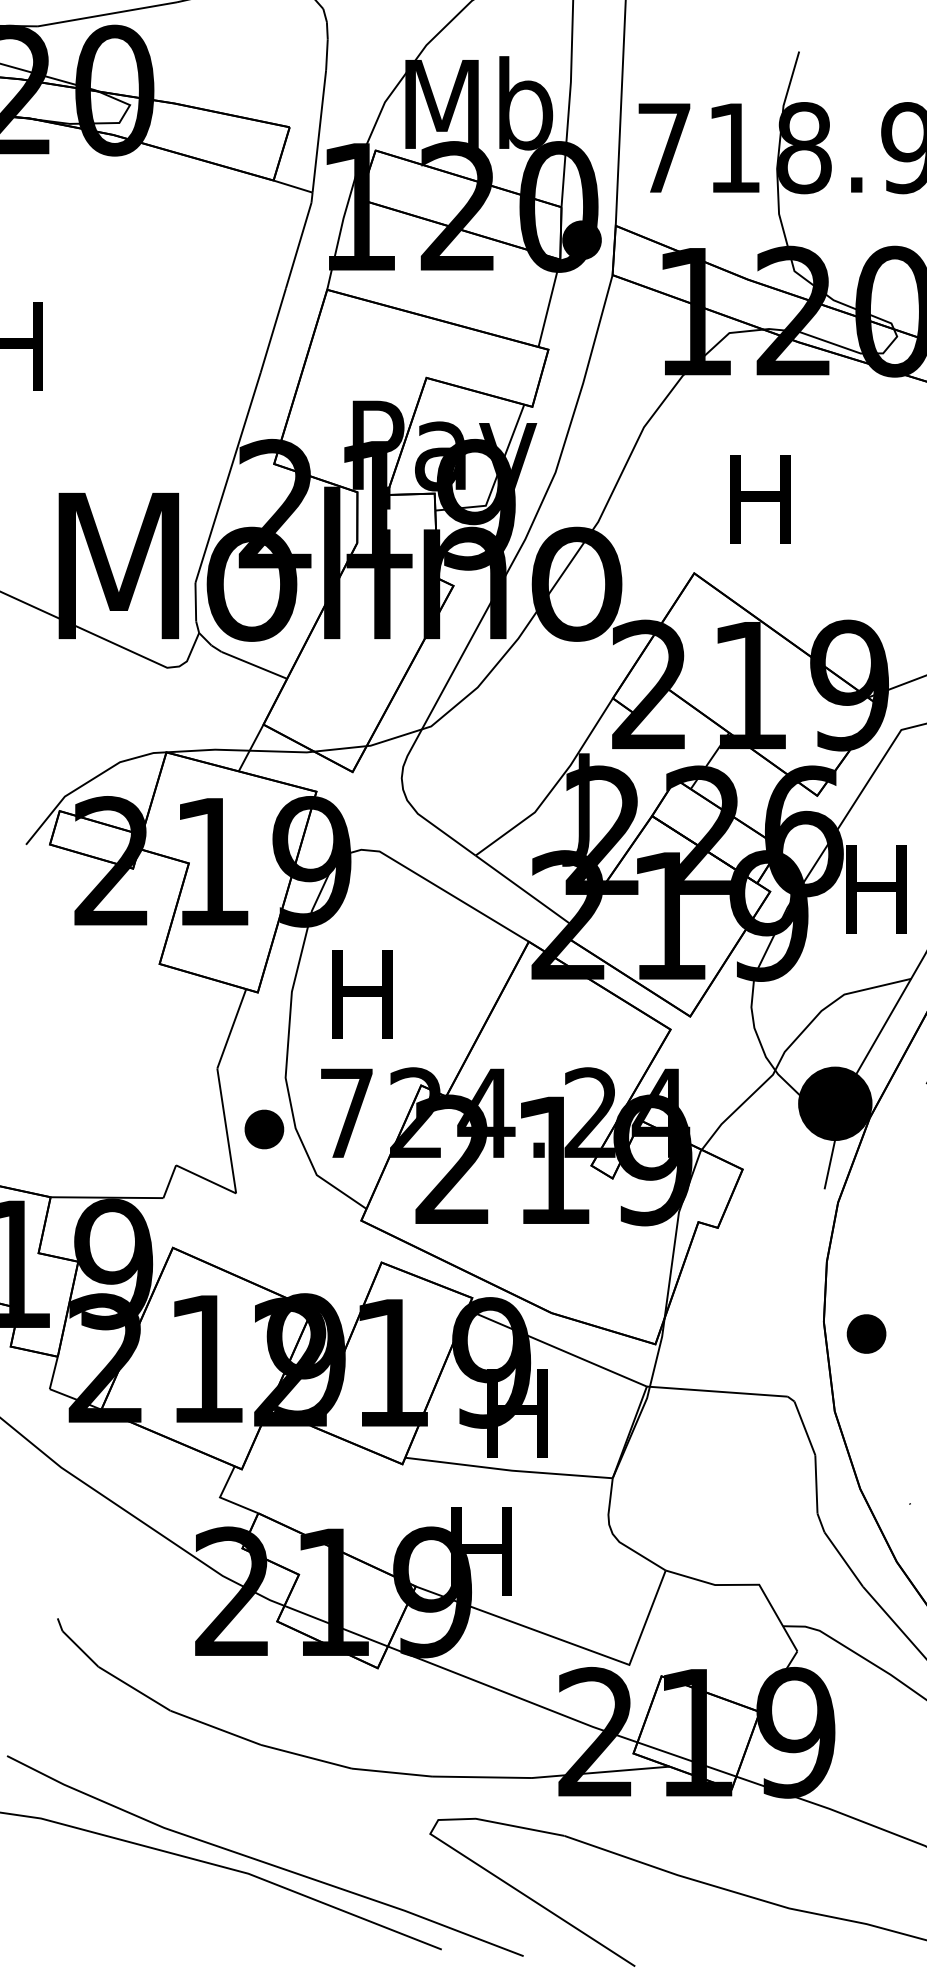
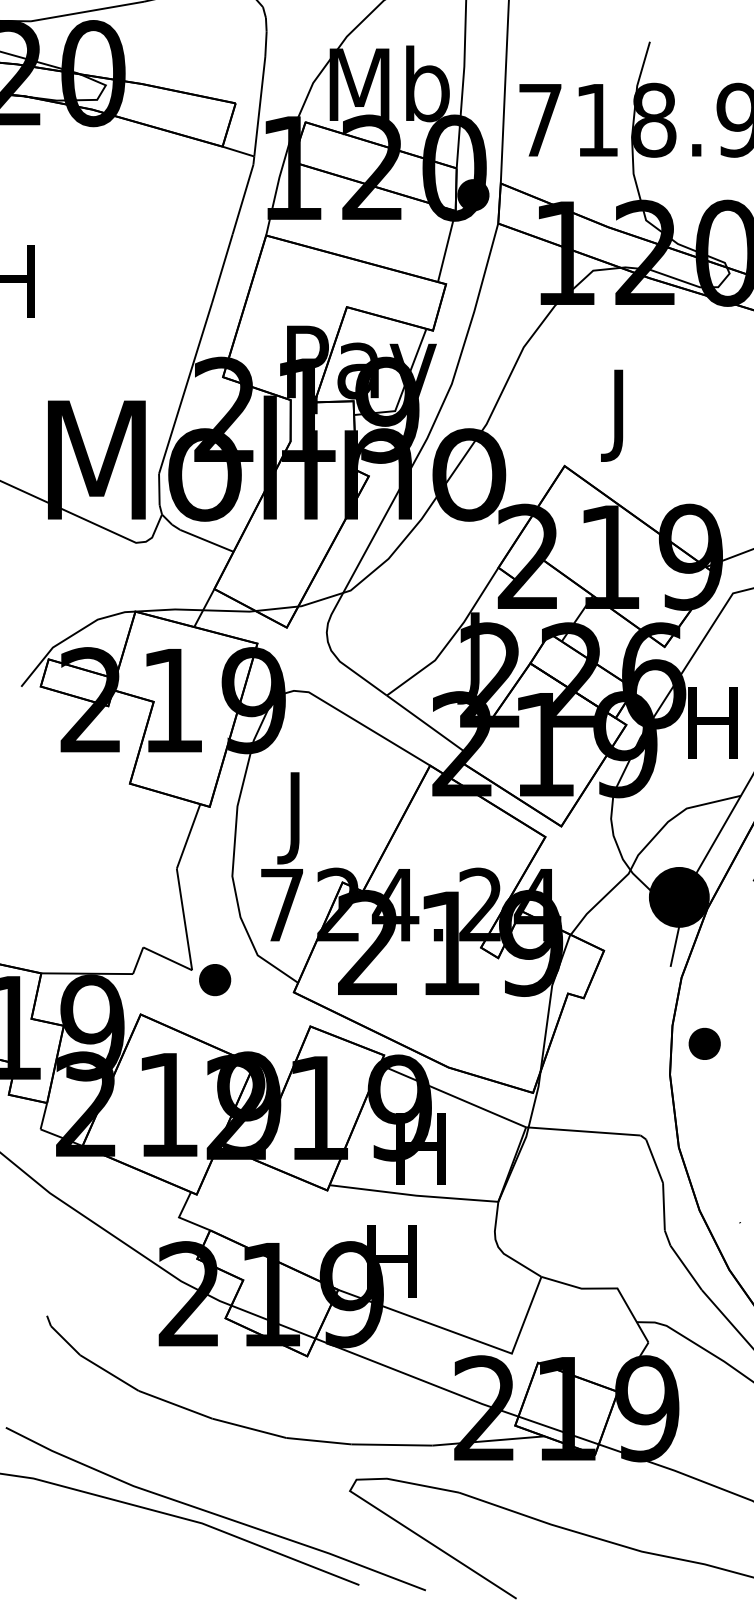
text: (760, 511) -> (618, 415), H -> J
text: (362, 1006) -> (294, 818), H -> J
part: (264, 1129) -> (215, 980), moved
part: (866, 1333) -> (704, 1043), moved

